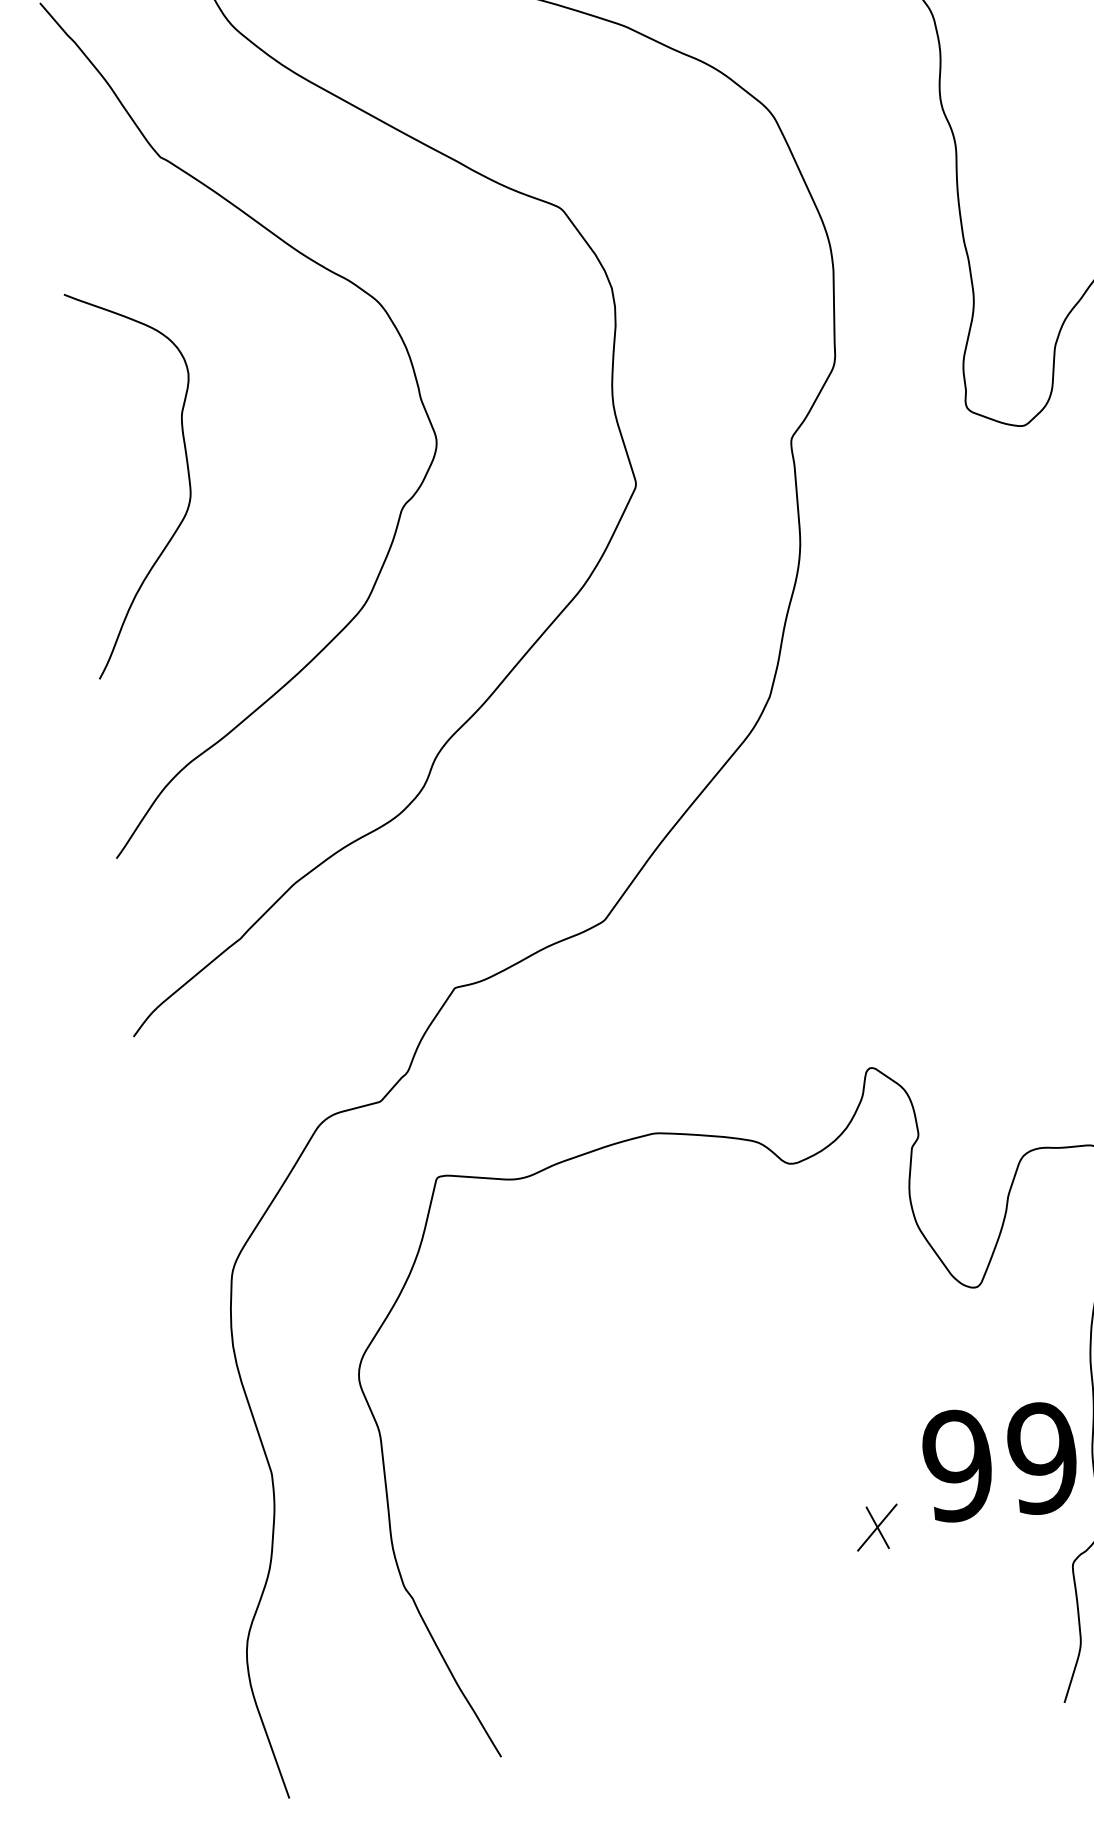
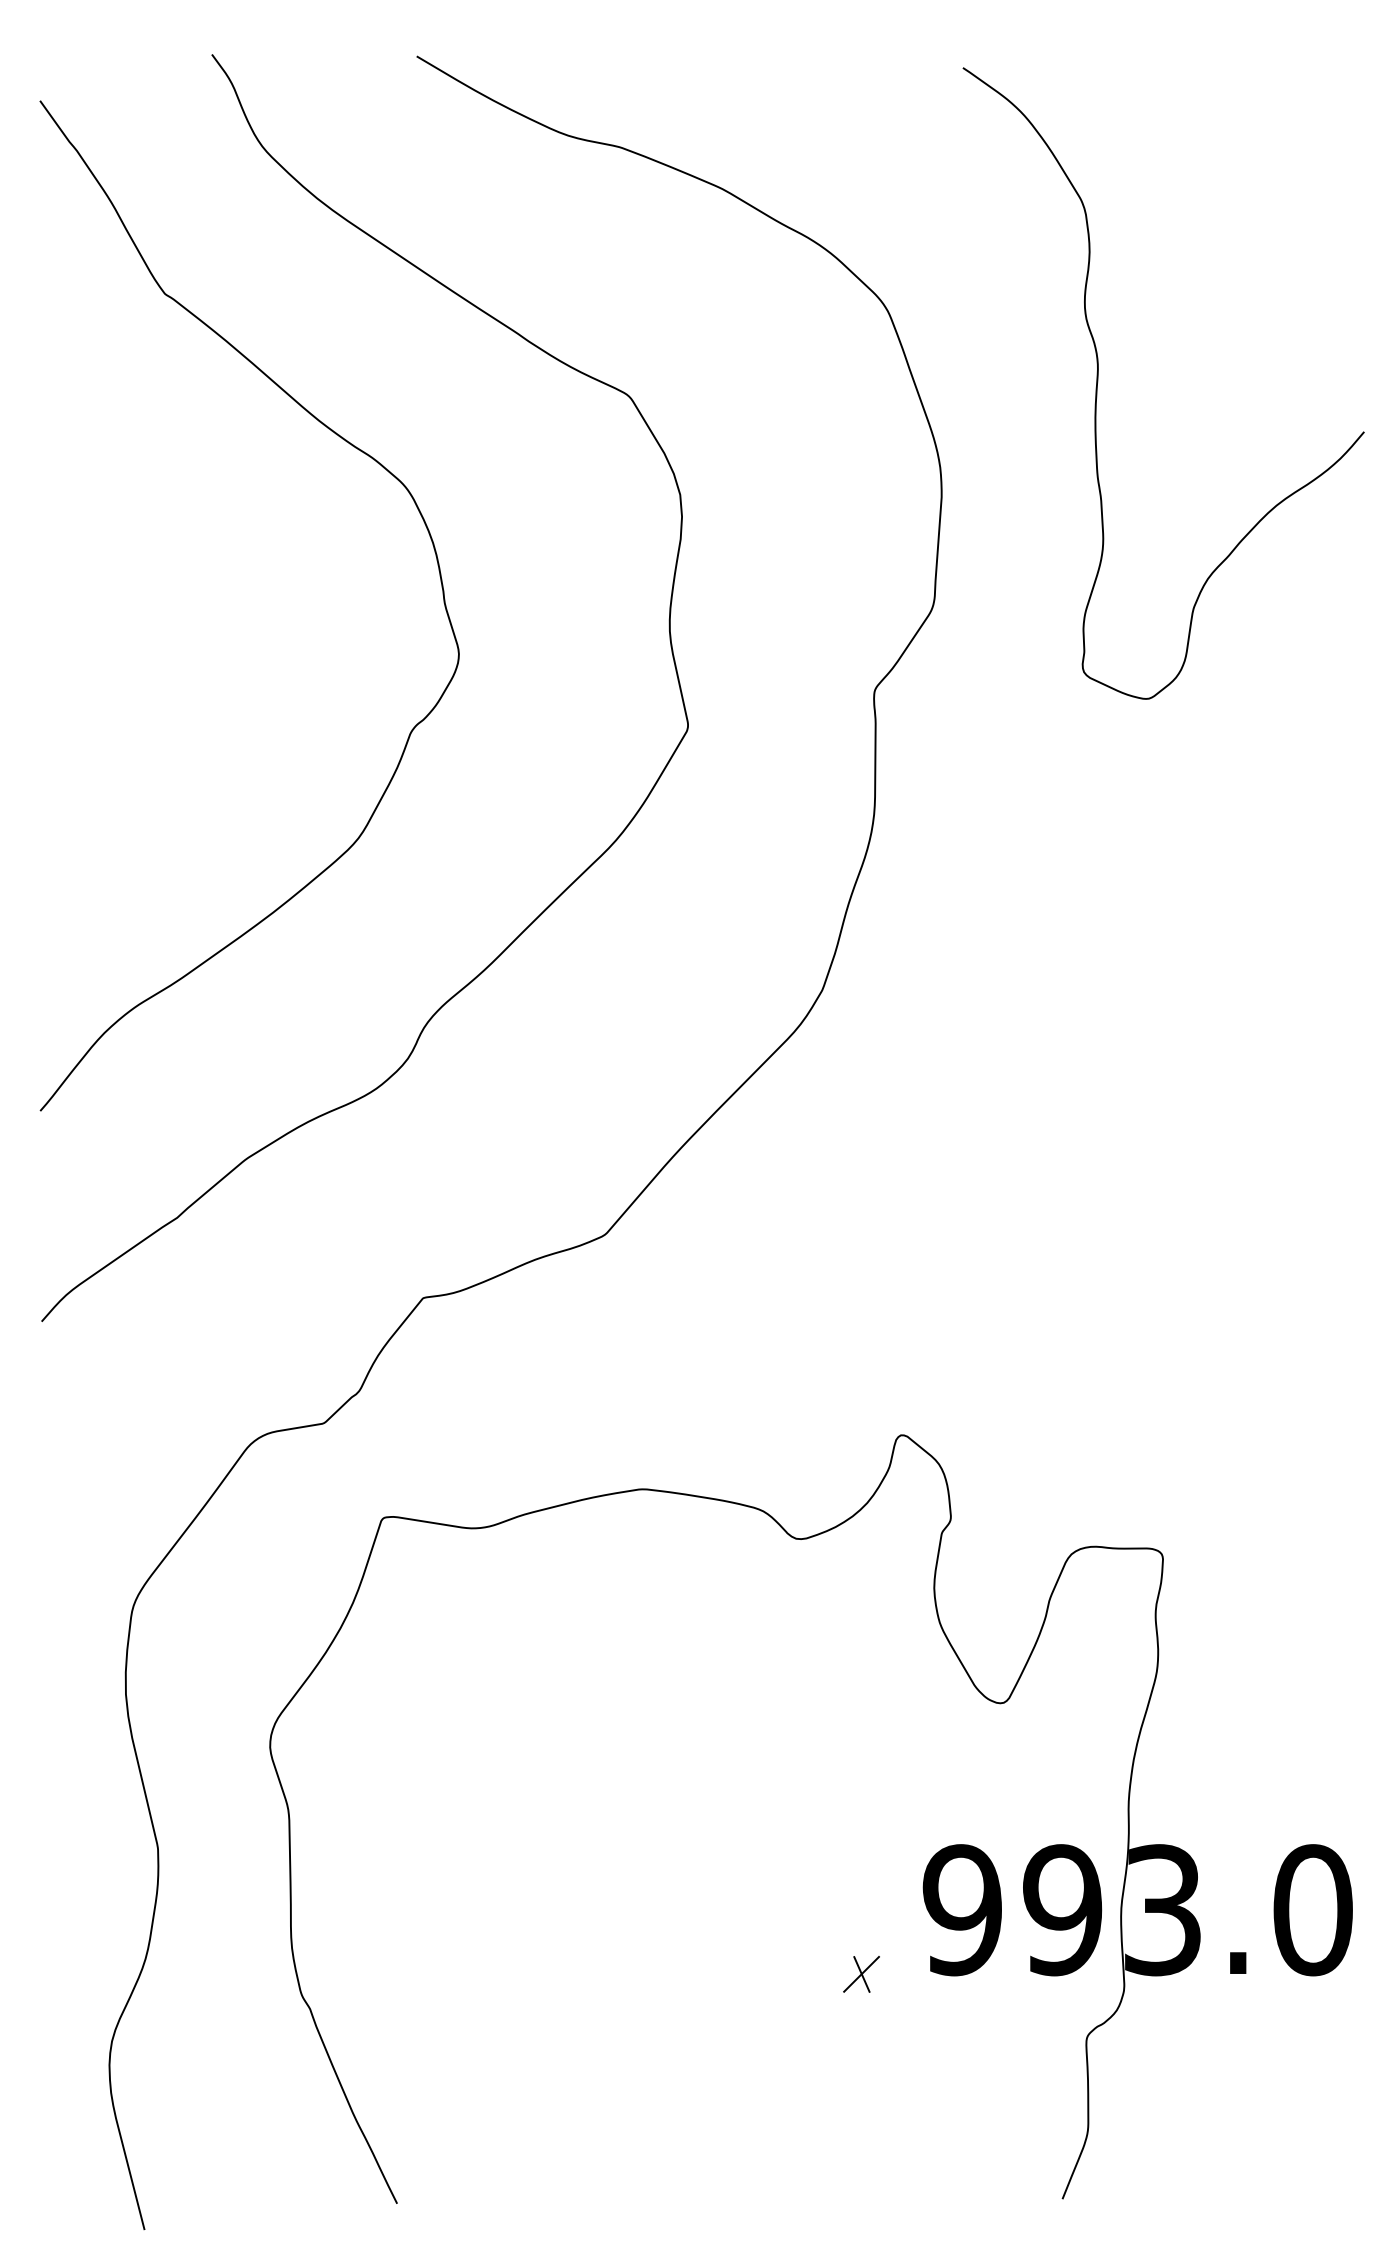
curve: (188, 476) -> (164, 671), removed
part: (877, 1527) -> (861, 1974), size x0.7

